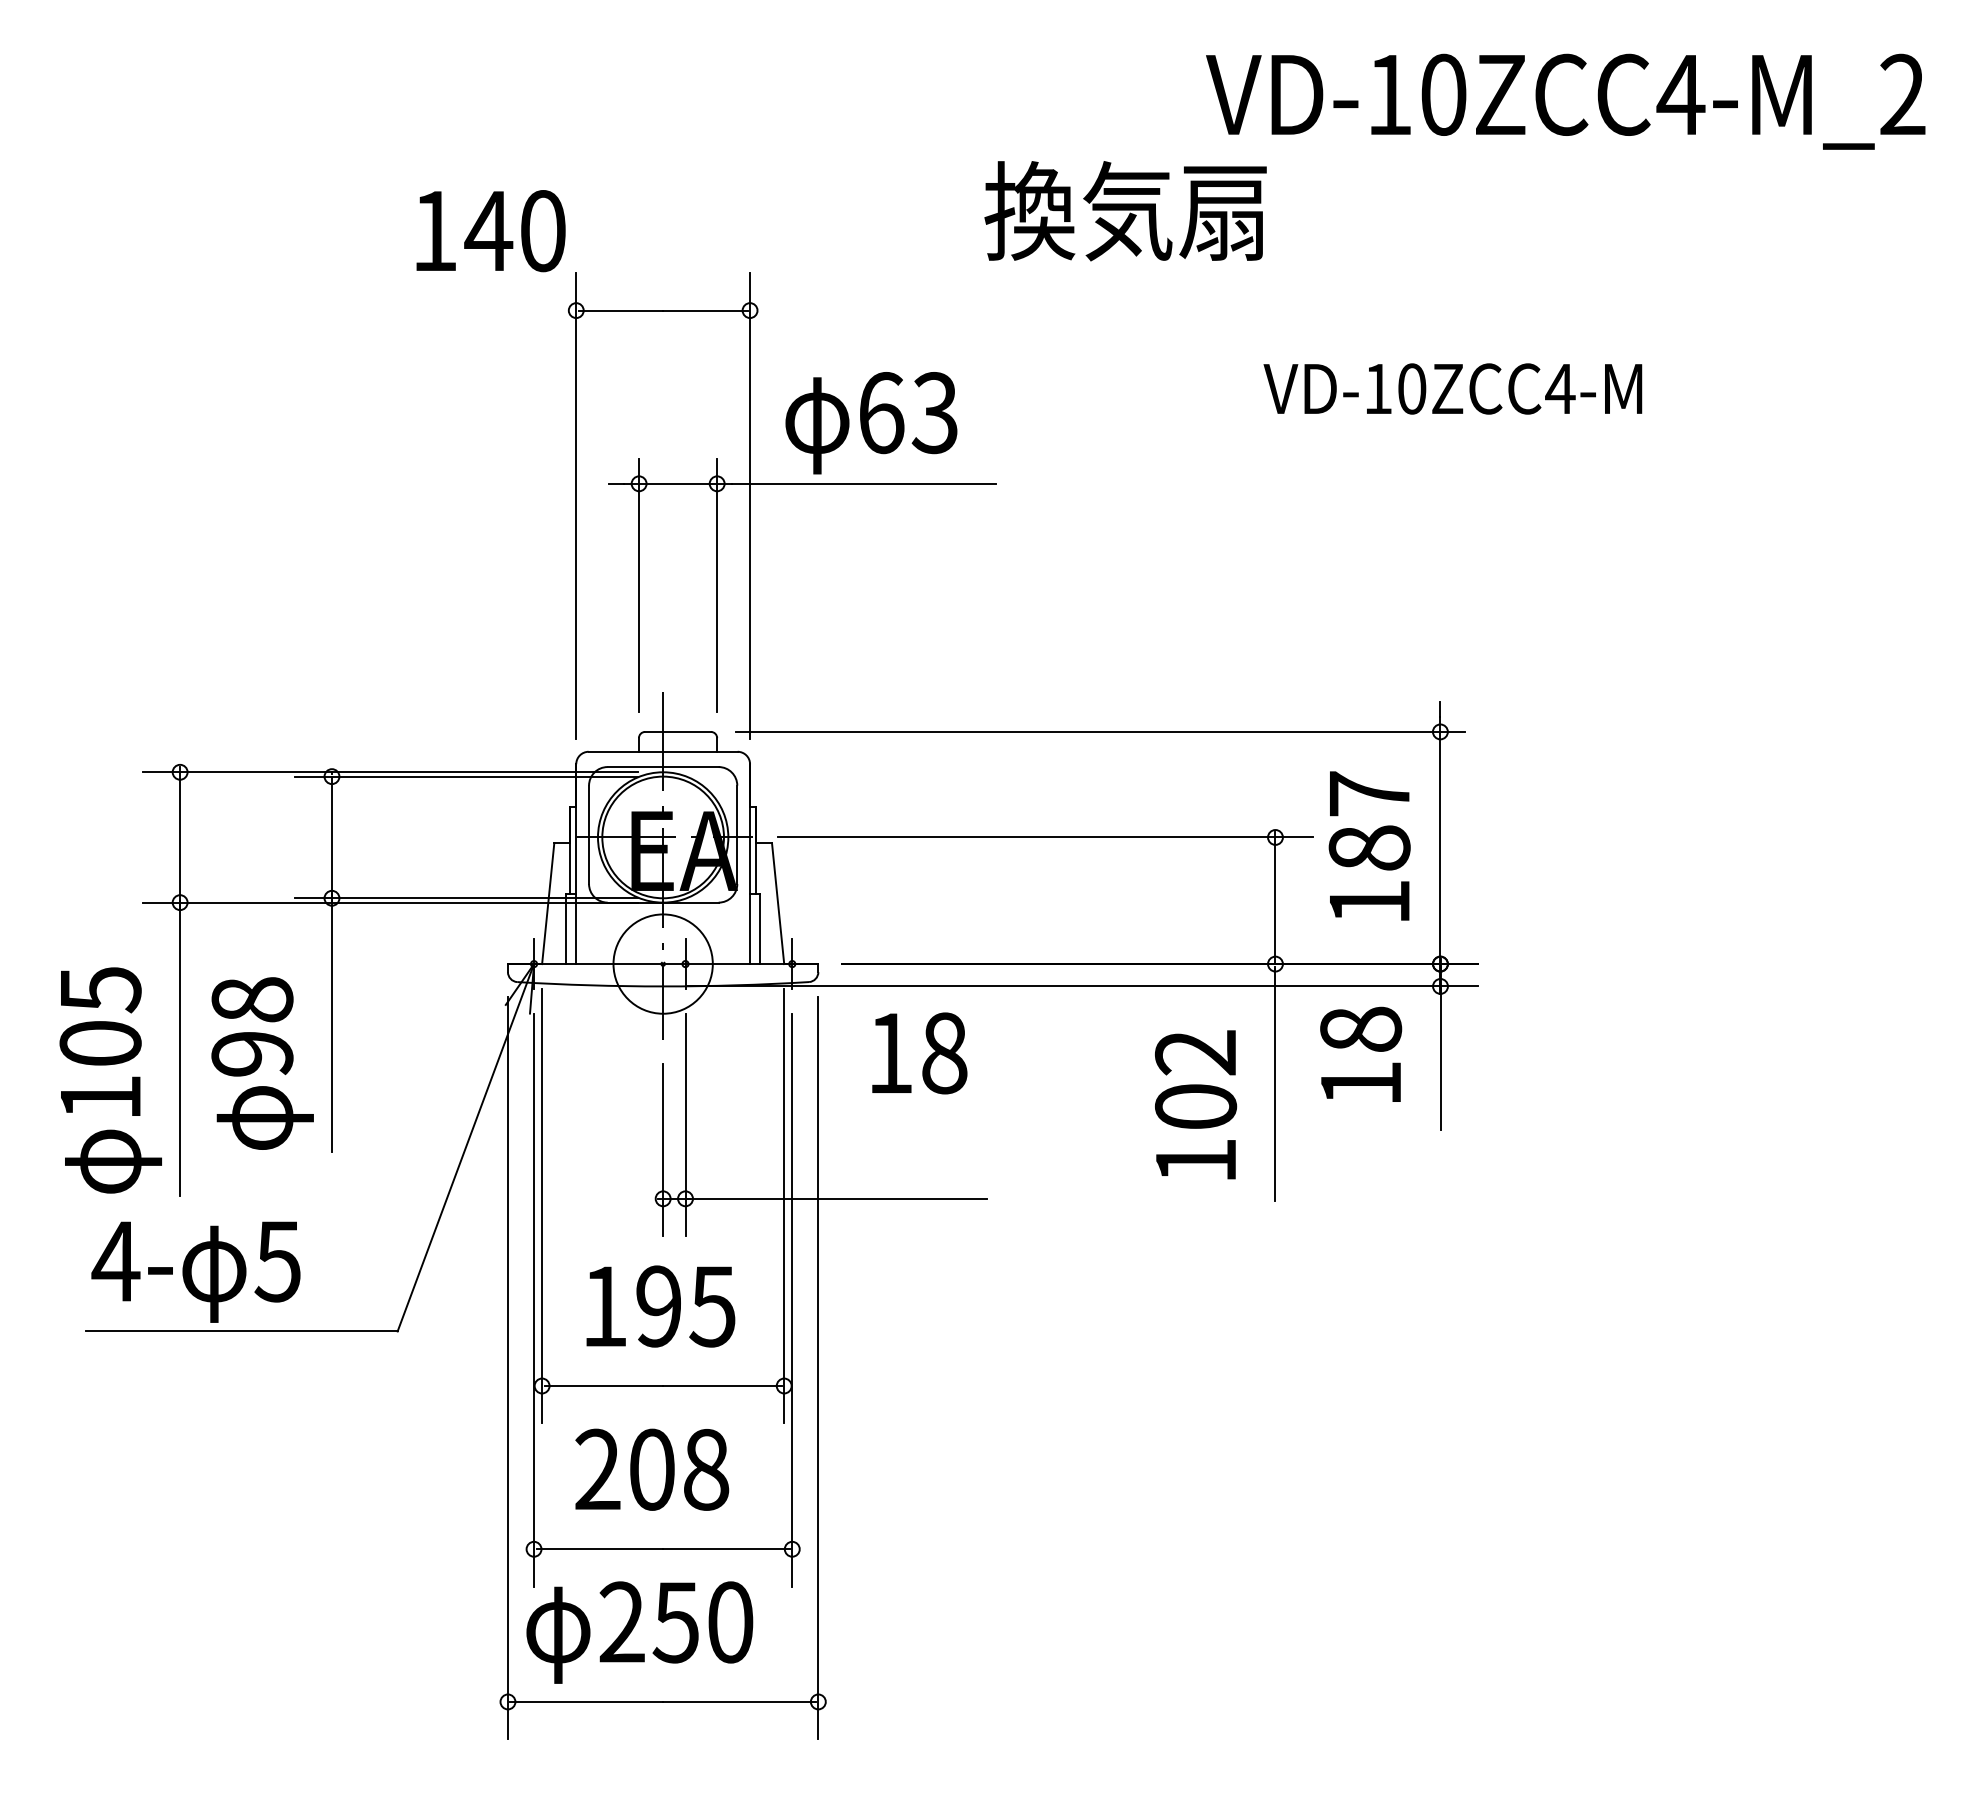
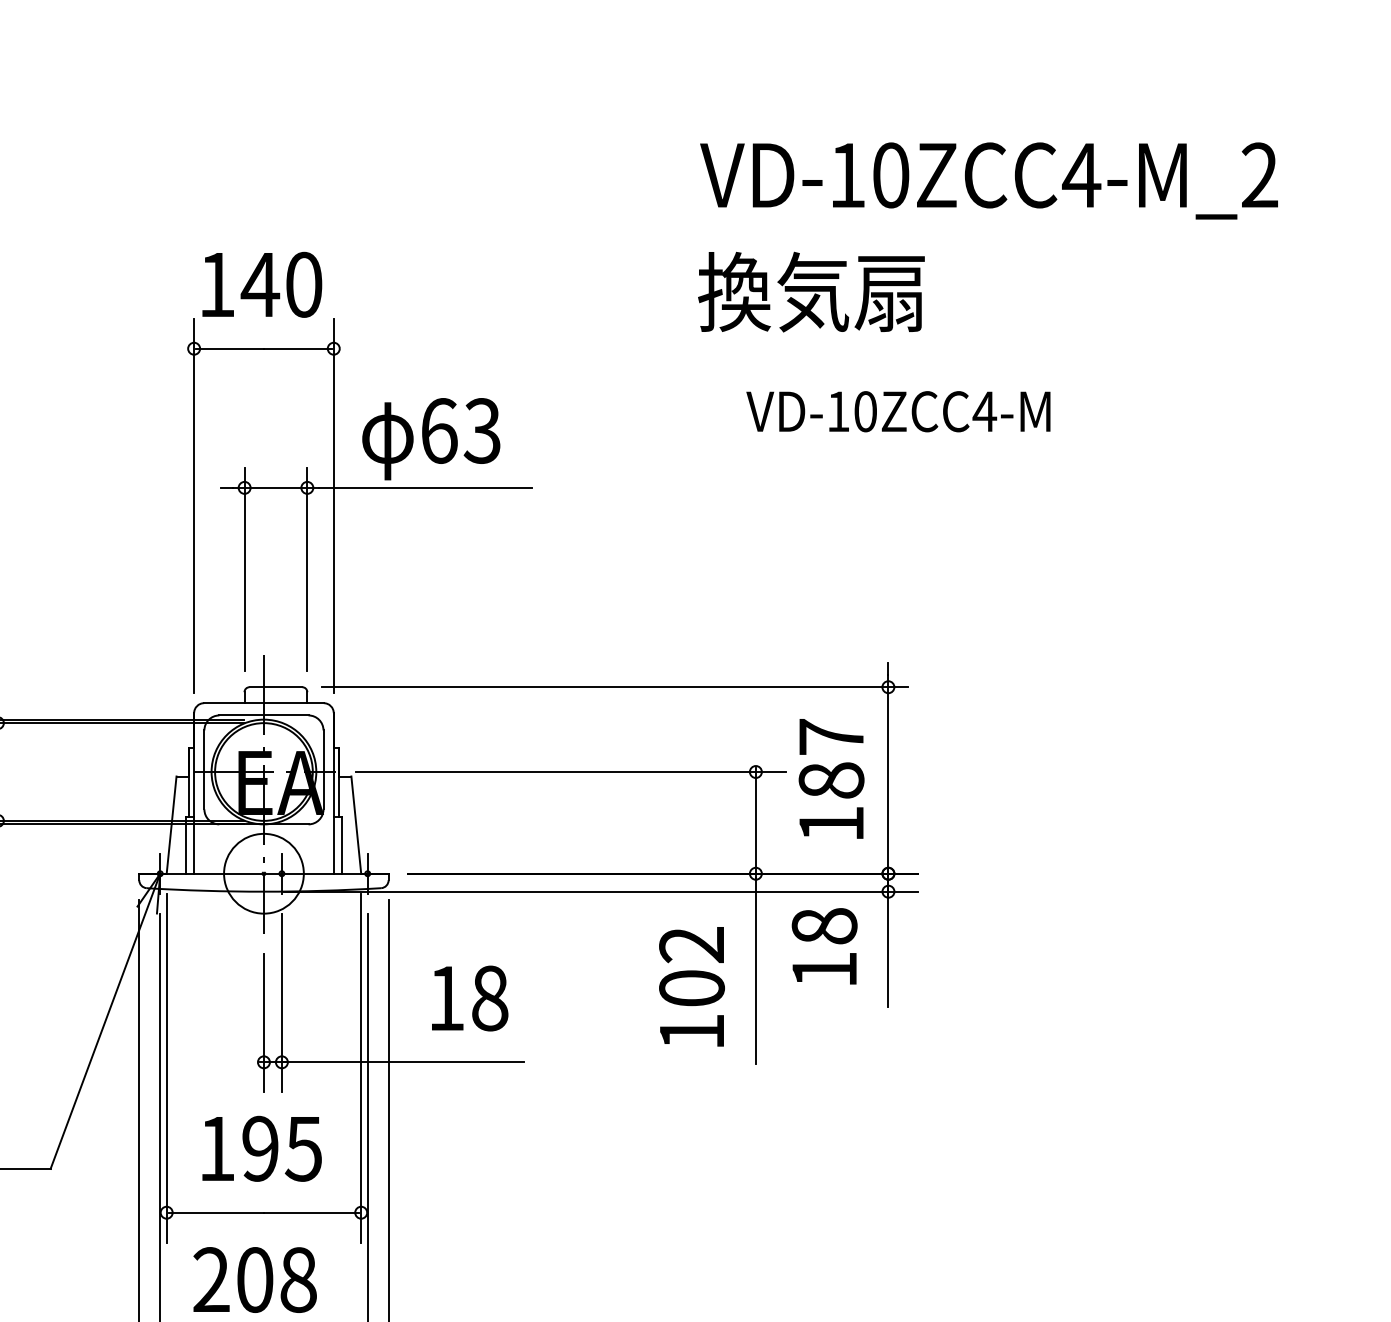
text: (1125, 211) -> (811, 292), moved
text: (490, 231) -> (261, 285), moved
text: (919, 1053) -> (469, 998), moved

